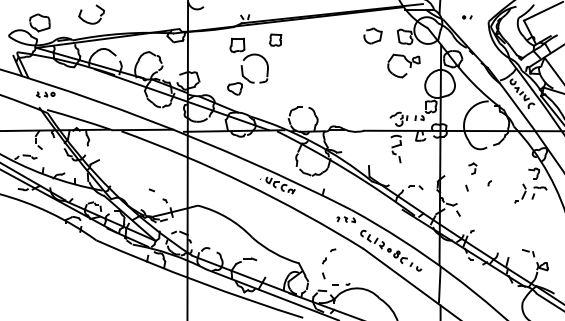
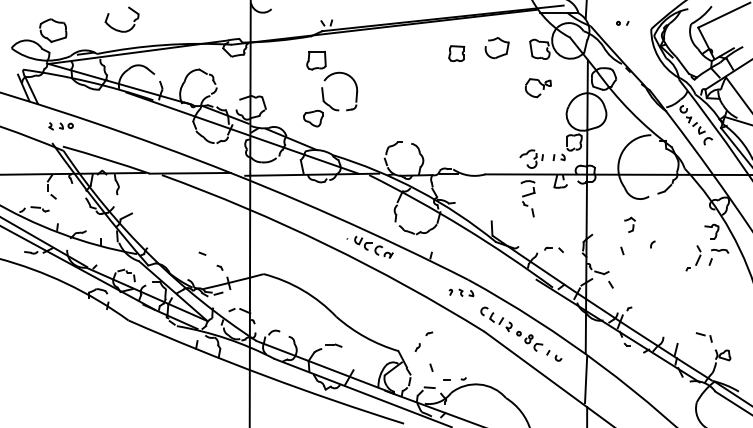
part: (275, 39) -> (456, 52), moved
part: (403, 65) -> (537, 87), size x0.6
part: (329, 256) -> (424, 341), moved

